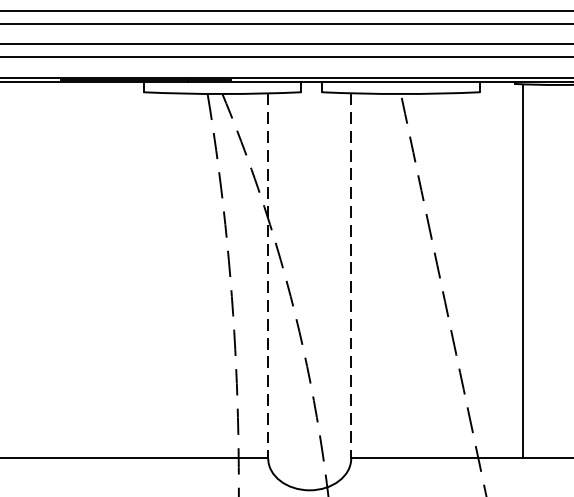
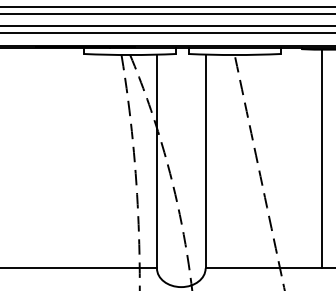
line: (521, 270) -> (321, 158), moved
line: (267, 275) -> (156, 161), dashed -> solid
line: (351, 275) -> (205, 161), dashed -> solid

